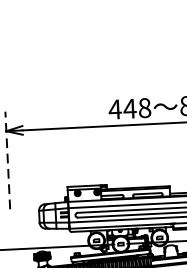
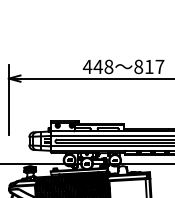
line: (7, 160) -> (8, 99), dashed -> solid

